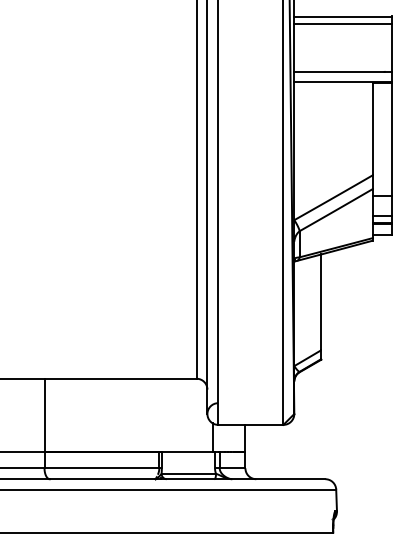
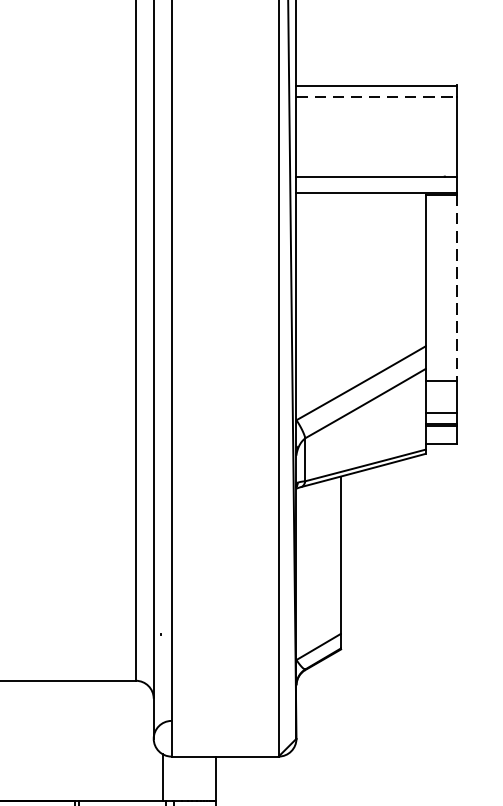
line: (343, 23) -> (377, 97), solid -> dashed
line: (392, 139) -> (457, 287), solid -> dashed

